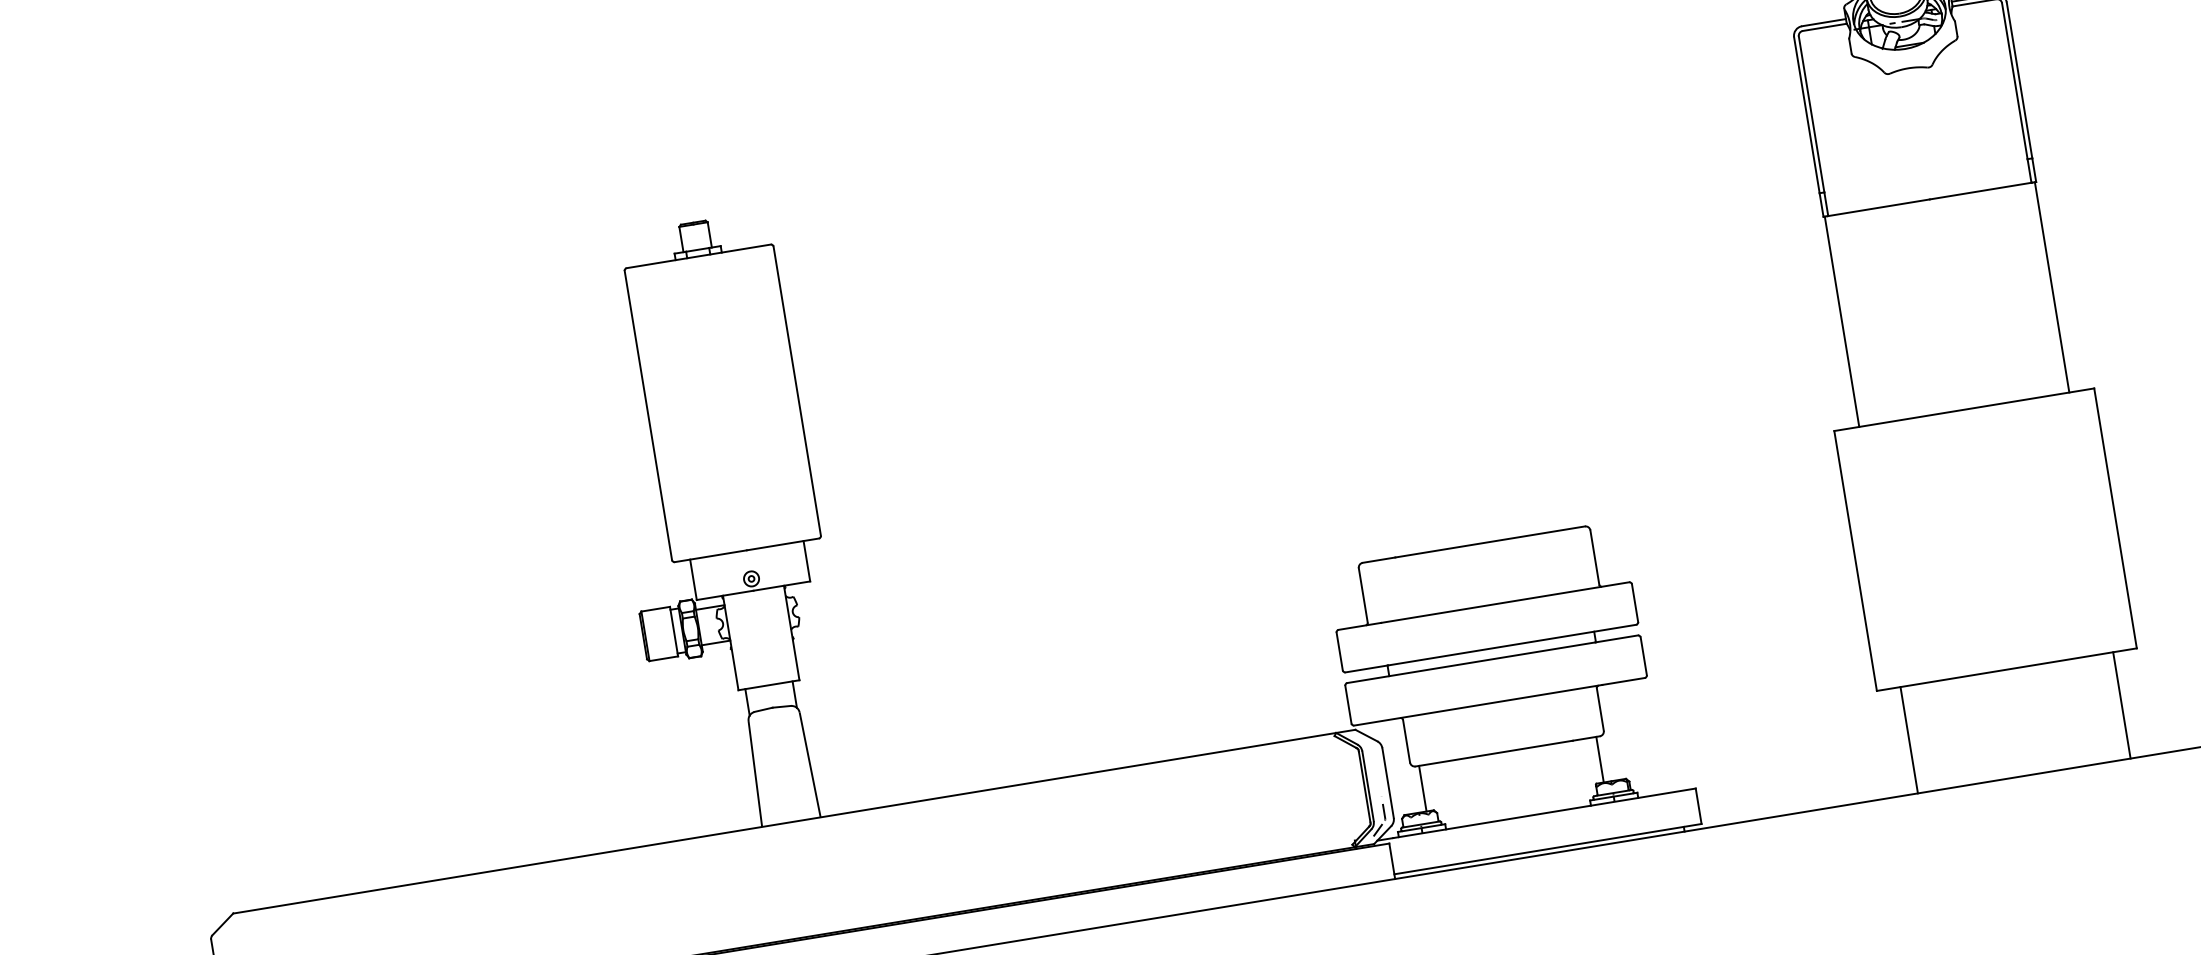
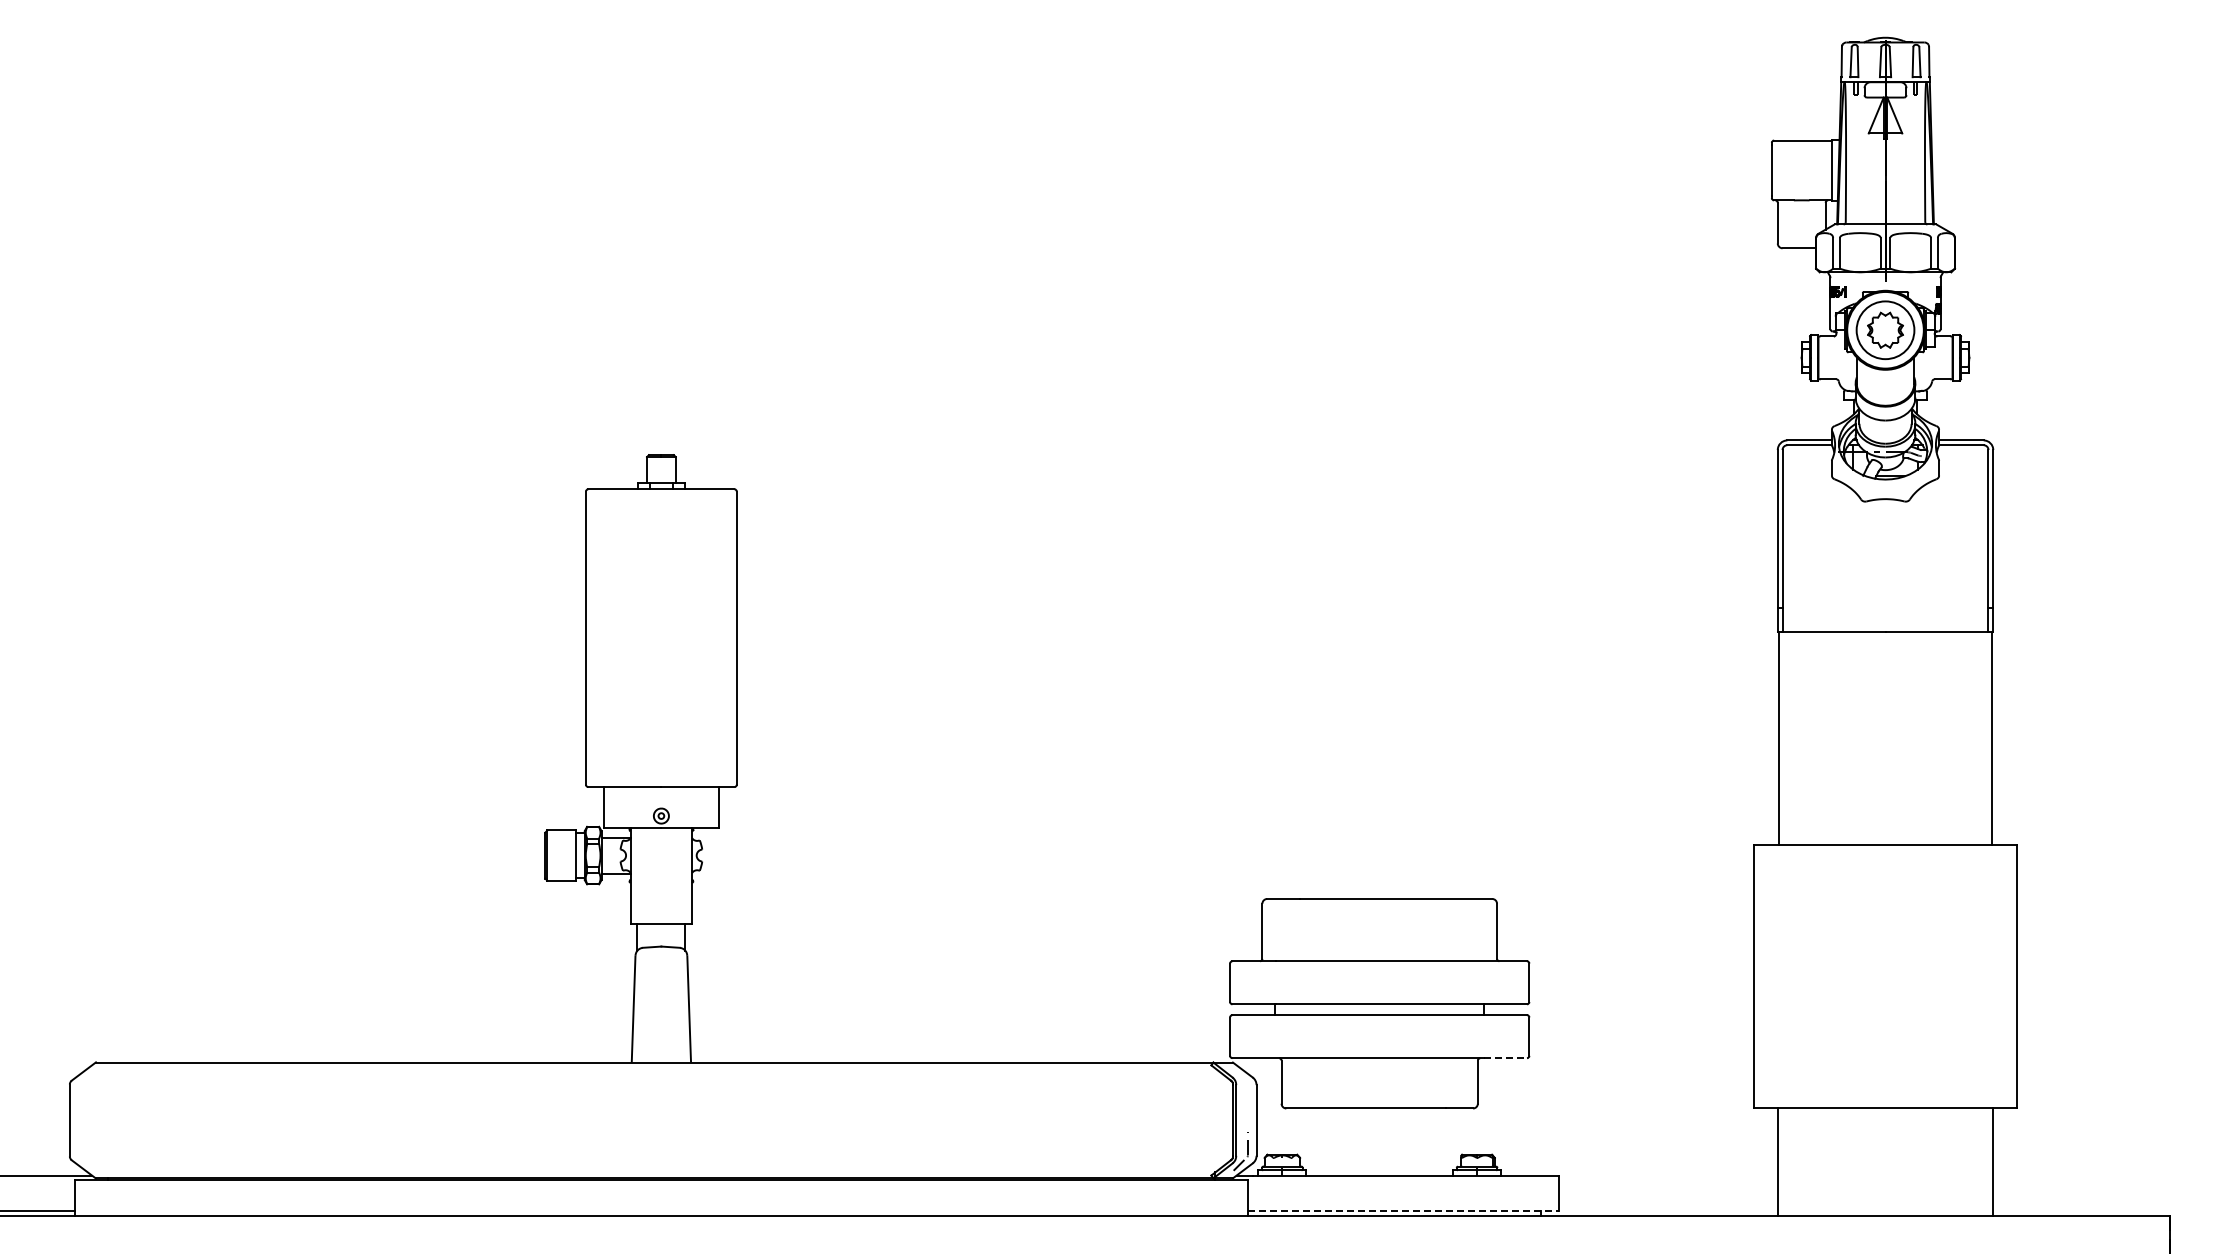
line: (1623, 681) -> (1505, 1058), solid -> dashed
line: (1600, 759) -> (1469, 1131), removed
line: (1422, 788) -> (1289, 1131), removed
line: (1547, 849) -> (1403, 1211), solid -> dashed

